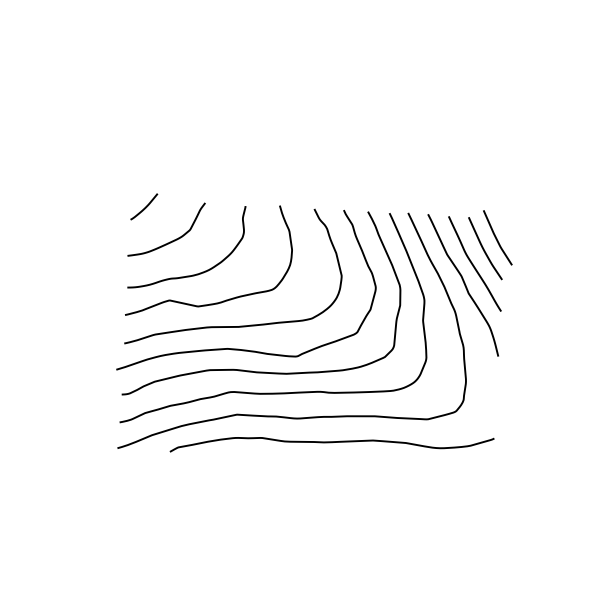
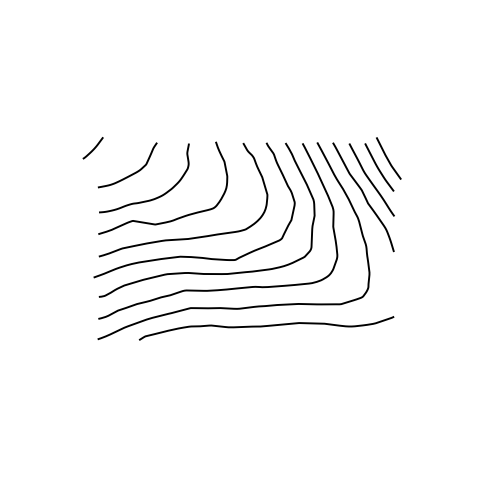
curve: (144, 207) -> (93, 148), moved

